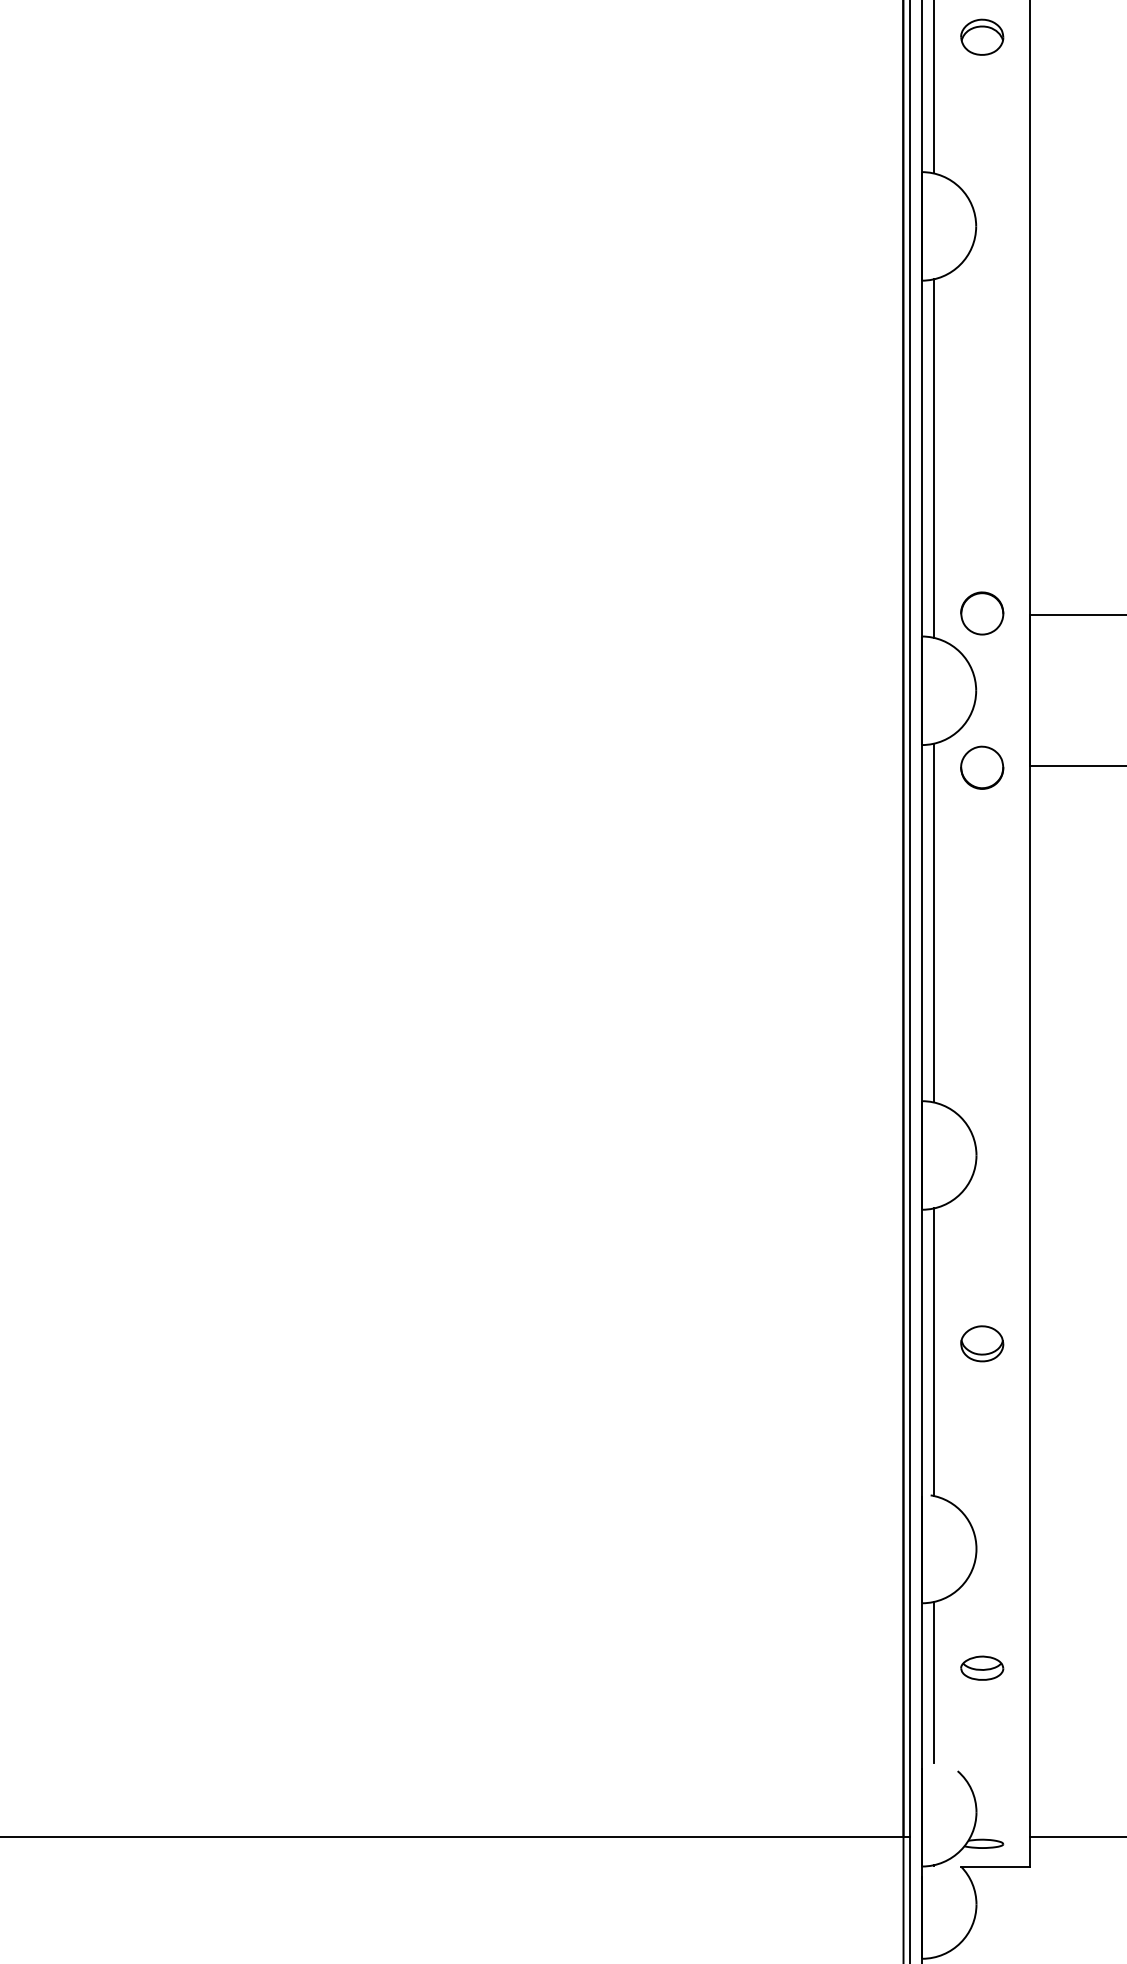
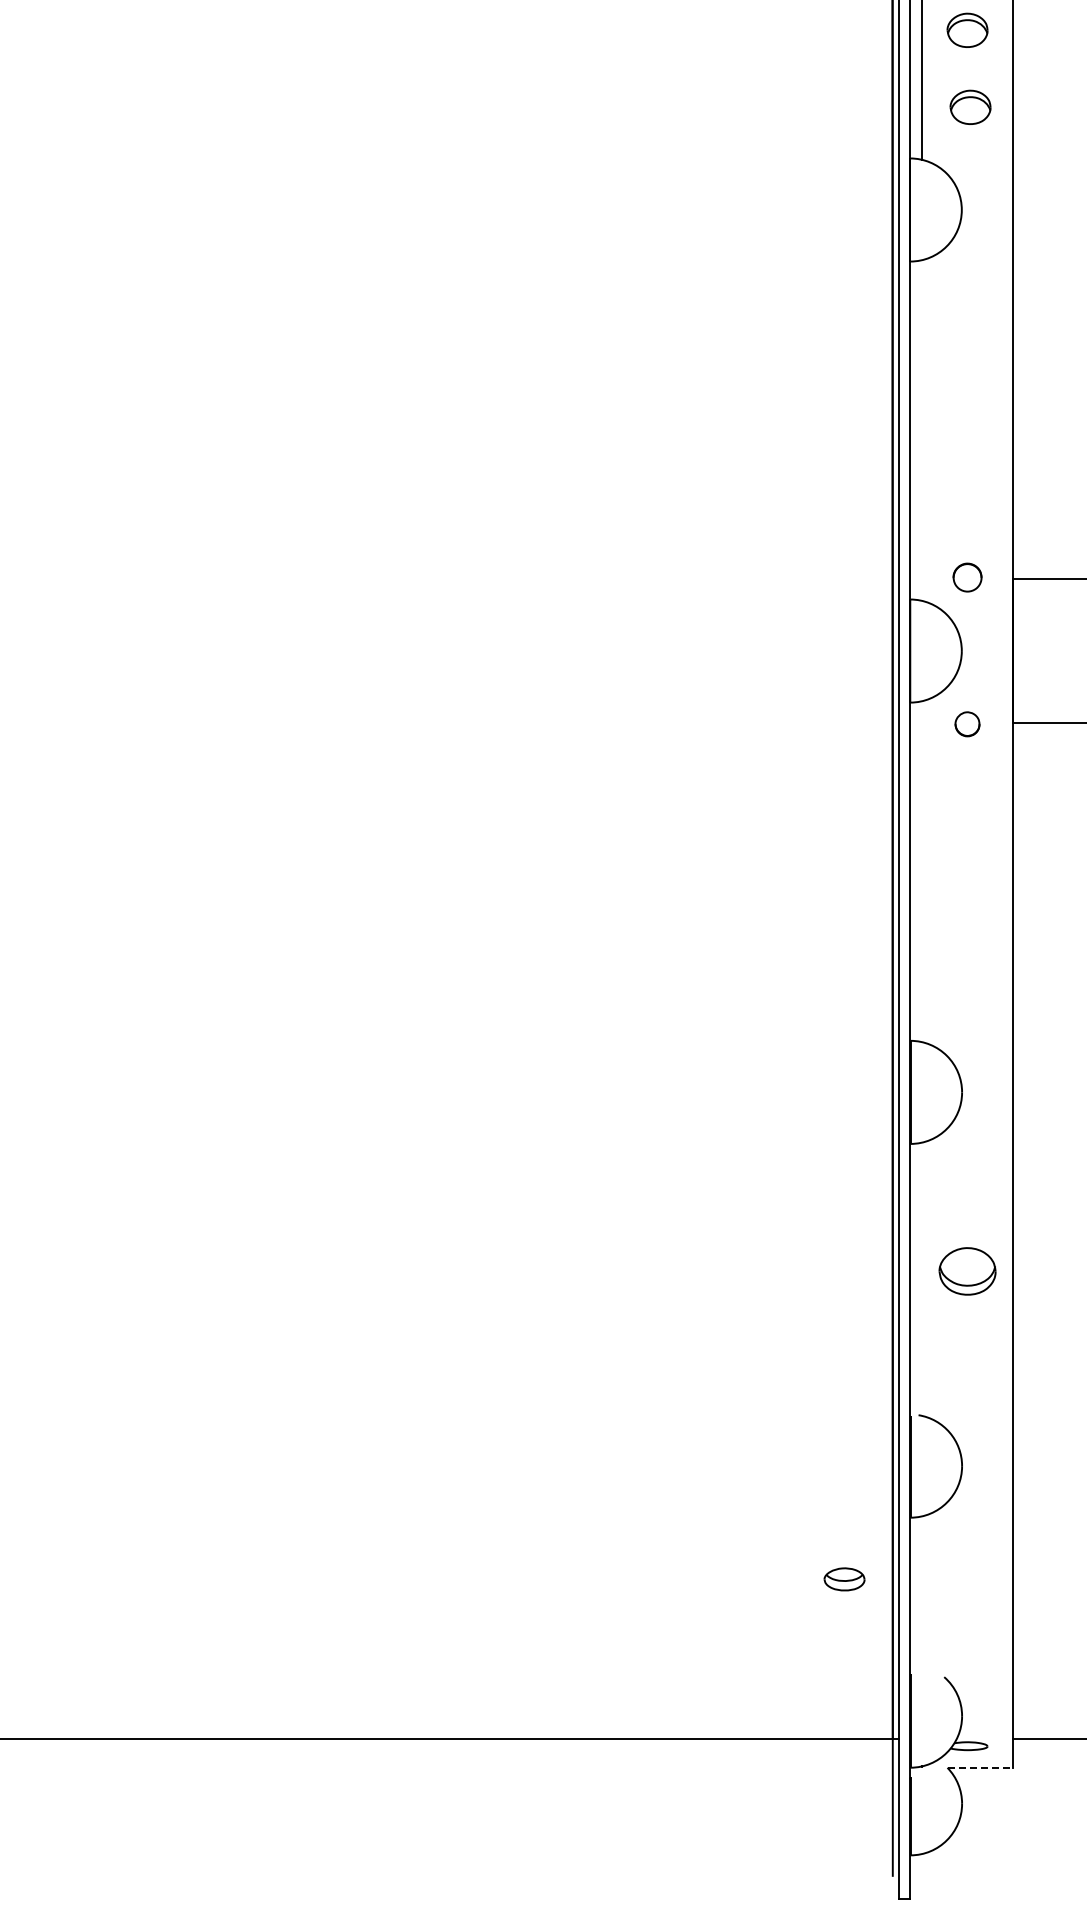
part: (985, 117) -> (970, 106), added
line: (933, 458) -> (921, 430), removed
part: (982, 613) -> (967, 577), size x0.7
part: (982, 768) -> (967, 724), size x0.6
line: (933, 922) -> (921, 871), removed
part: (982, 1342) -> (967, 1270), size x1.4
line: (933, 1352) -> (921, 1279), removed
part: (982, 1668) -> (844, 1579), moved
line: (933, 1682) -> (921, 1592), removed
line: (995, 1867) -> (980, 1768), solid -> dashed

